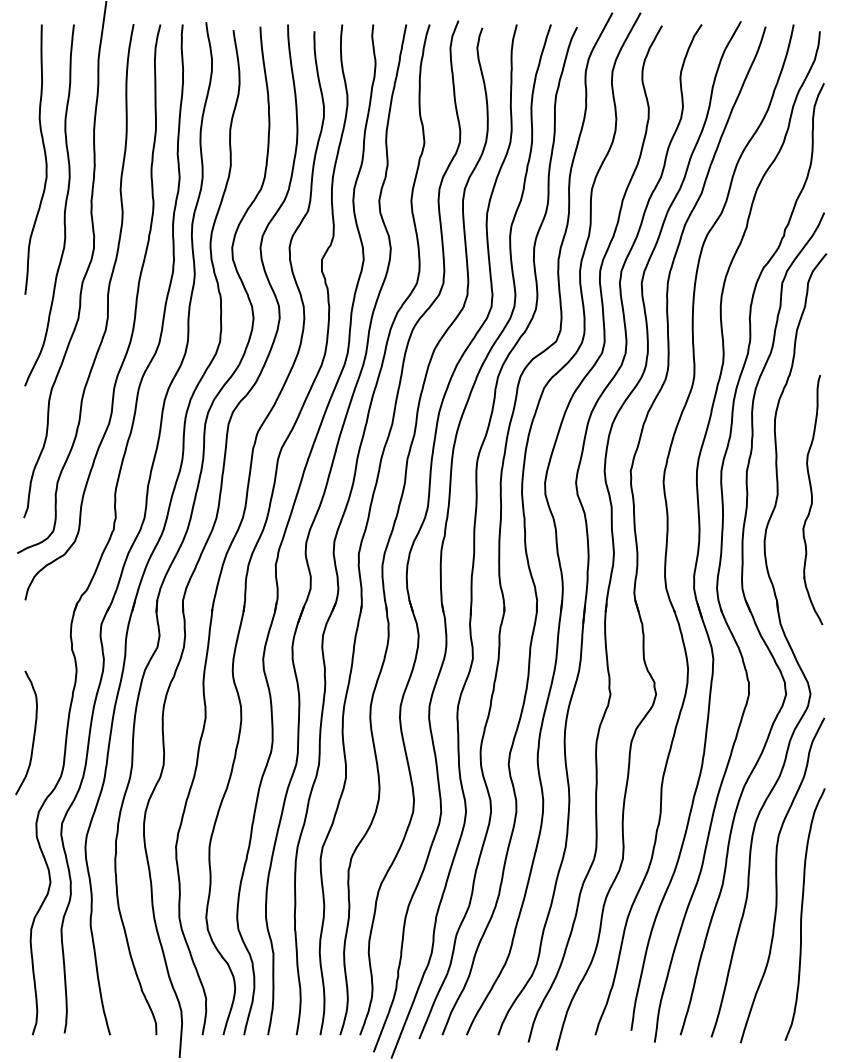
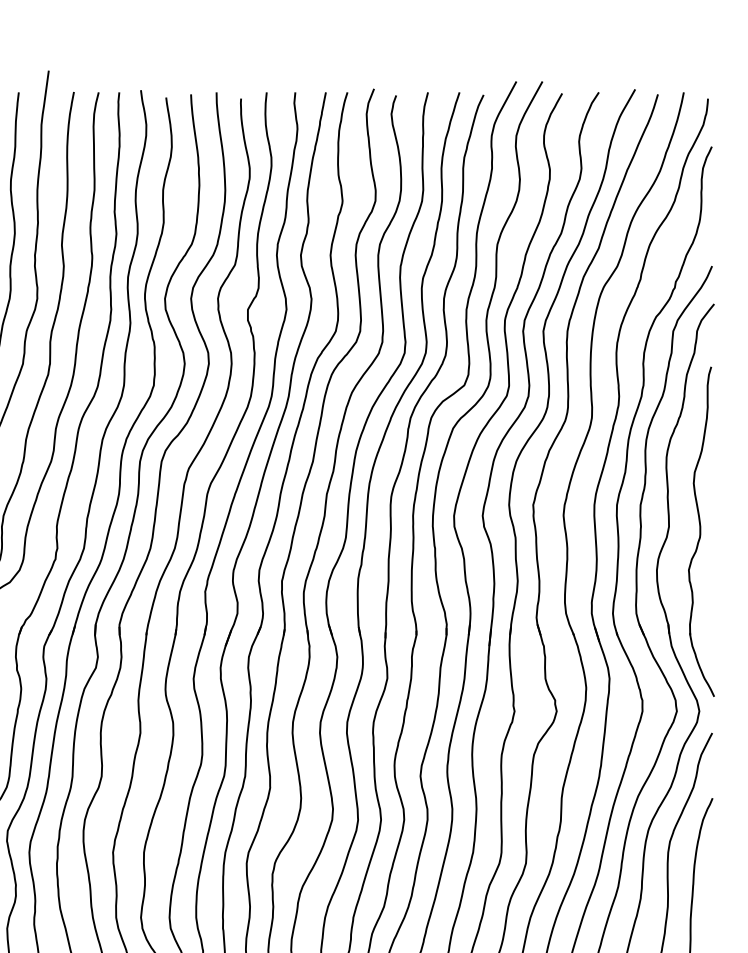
part: (812, 499) -> (701, 531), size x1.43

